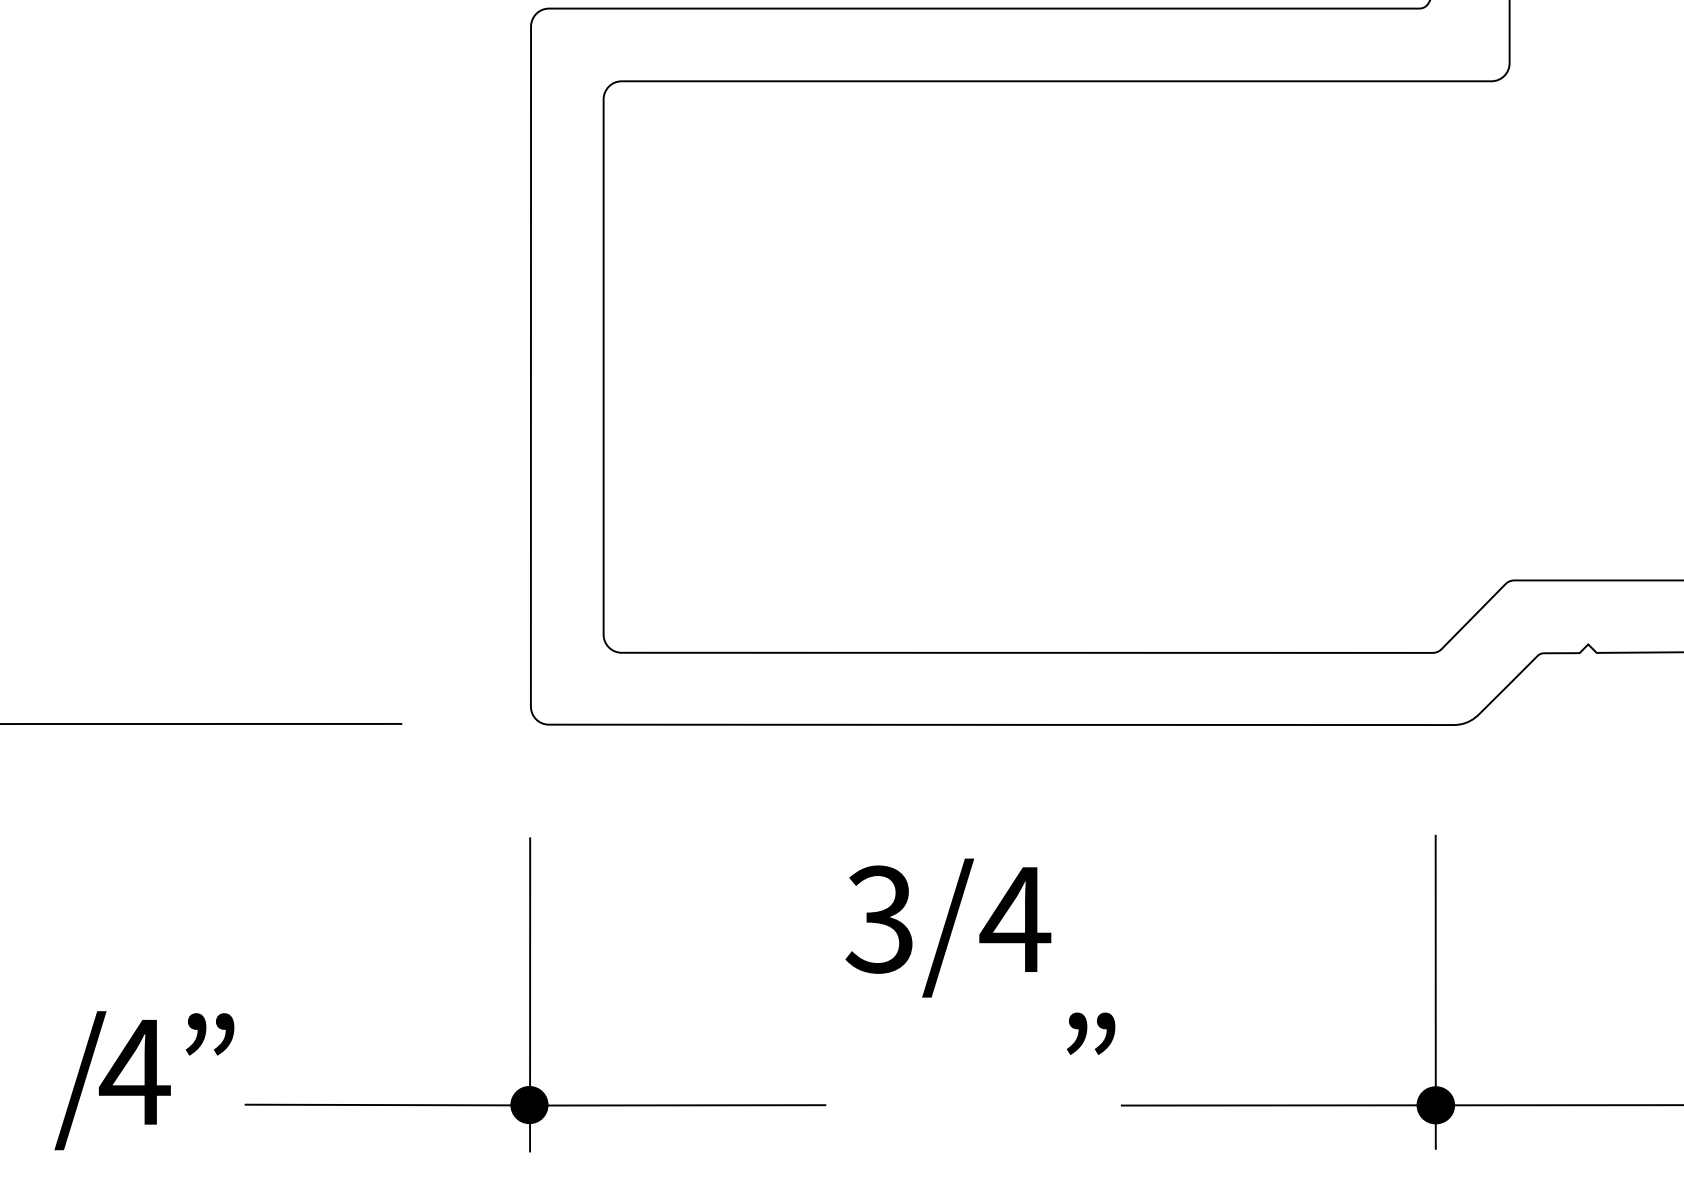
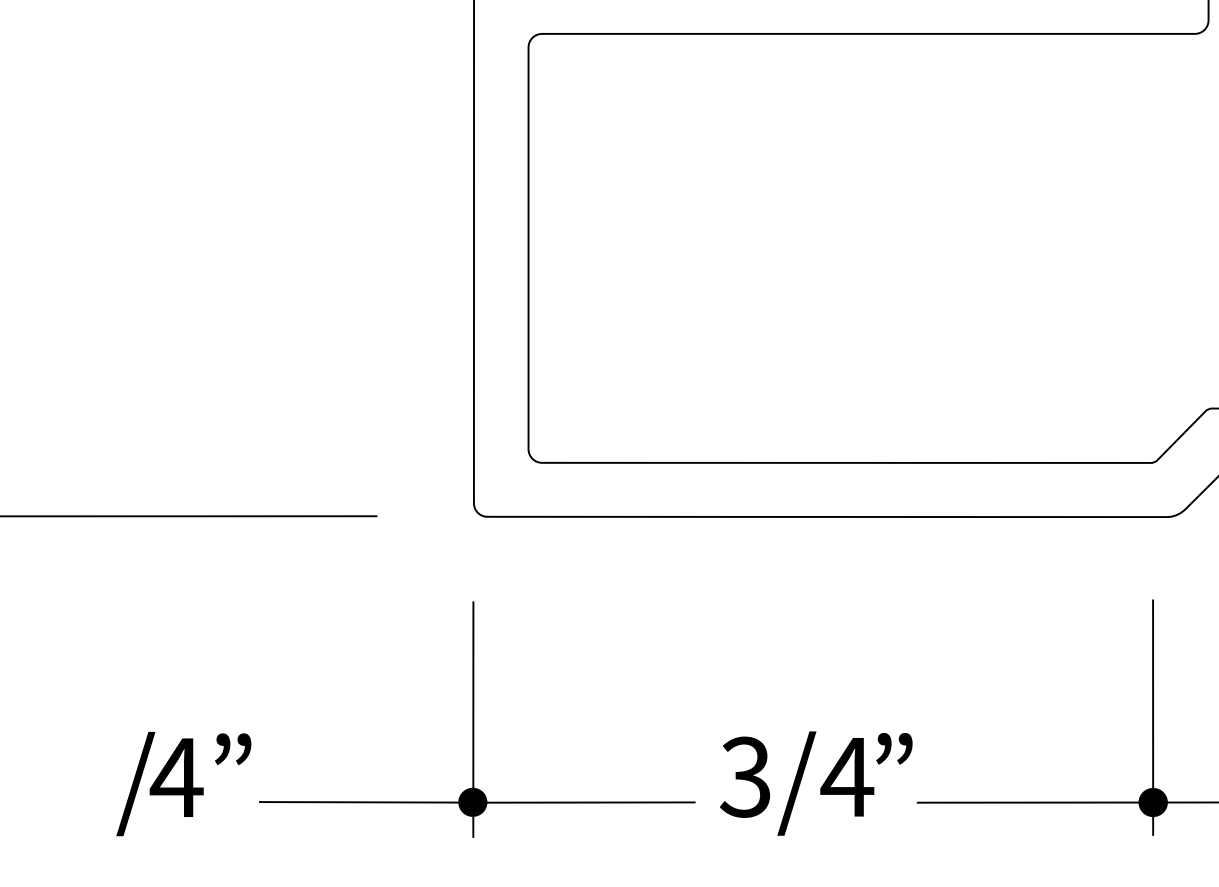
text: (948, 927) -> (797, 783), moved

